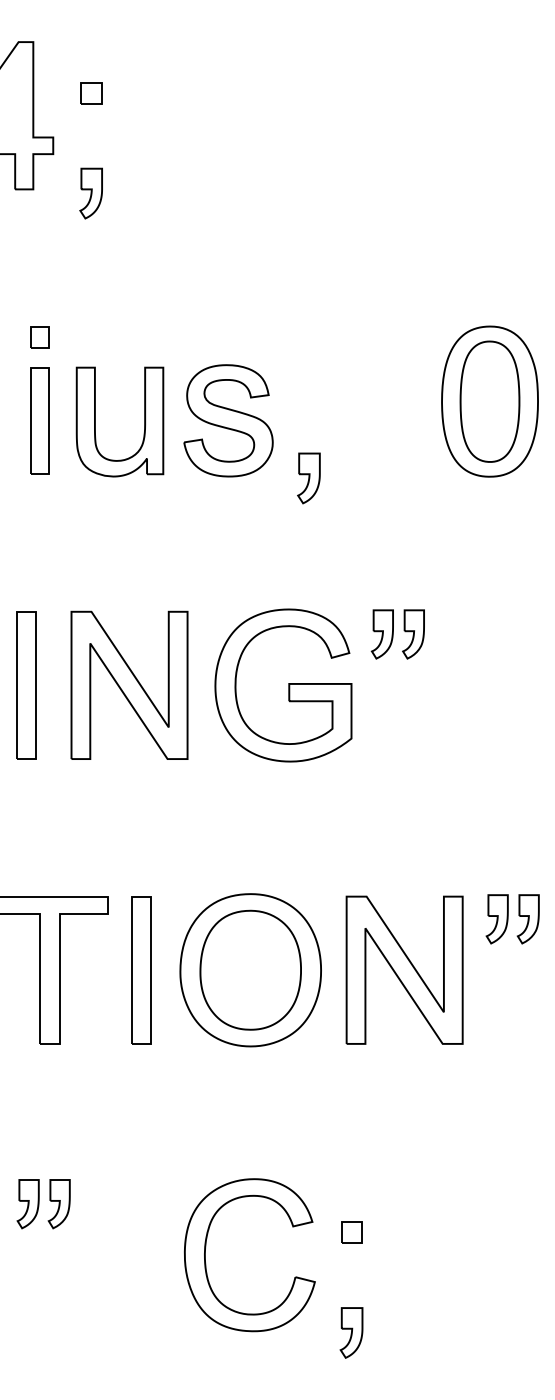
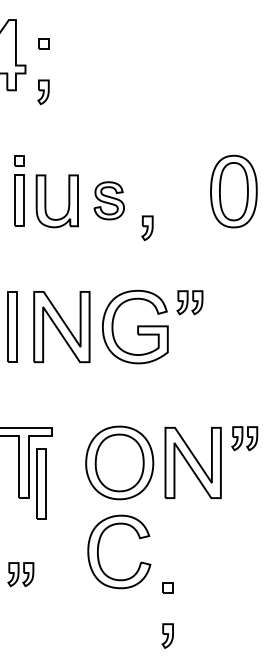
part: (229, 420) -> (109, 200), size x0.7
part: (141, 969) -> (41, 483), moved
part: (208, 1243) -> (99, 546), moved

